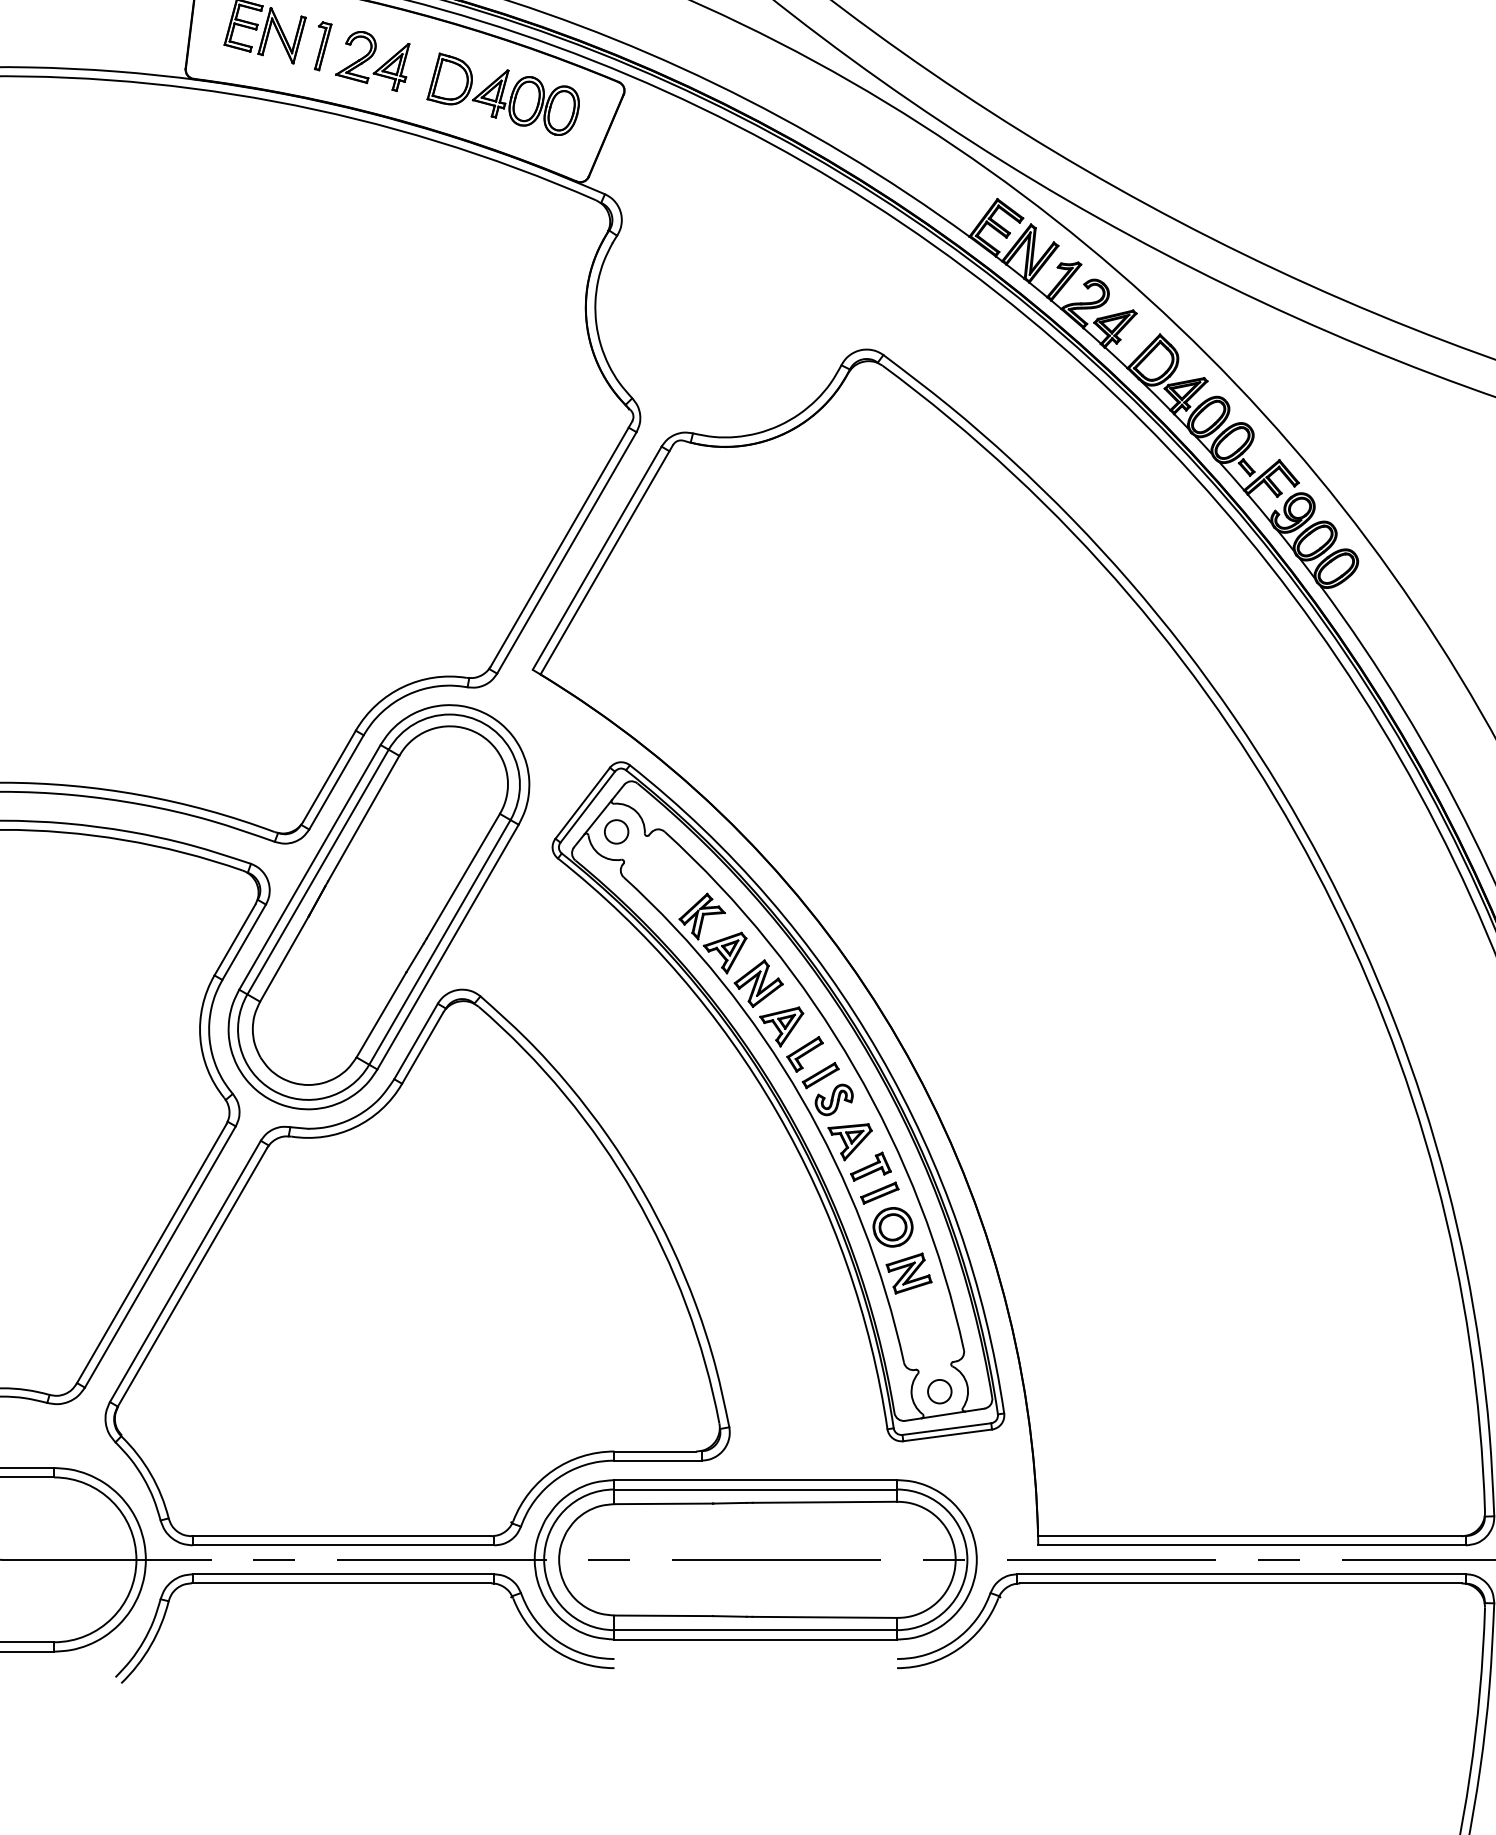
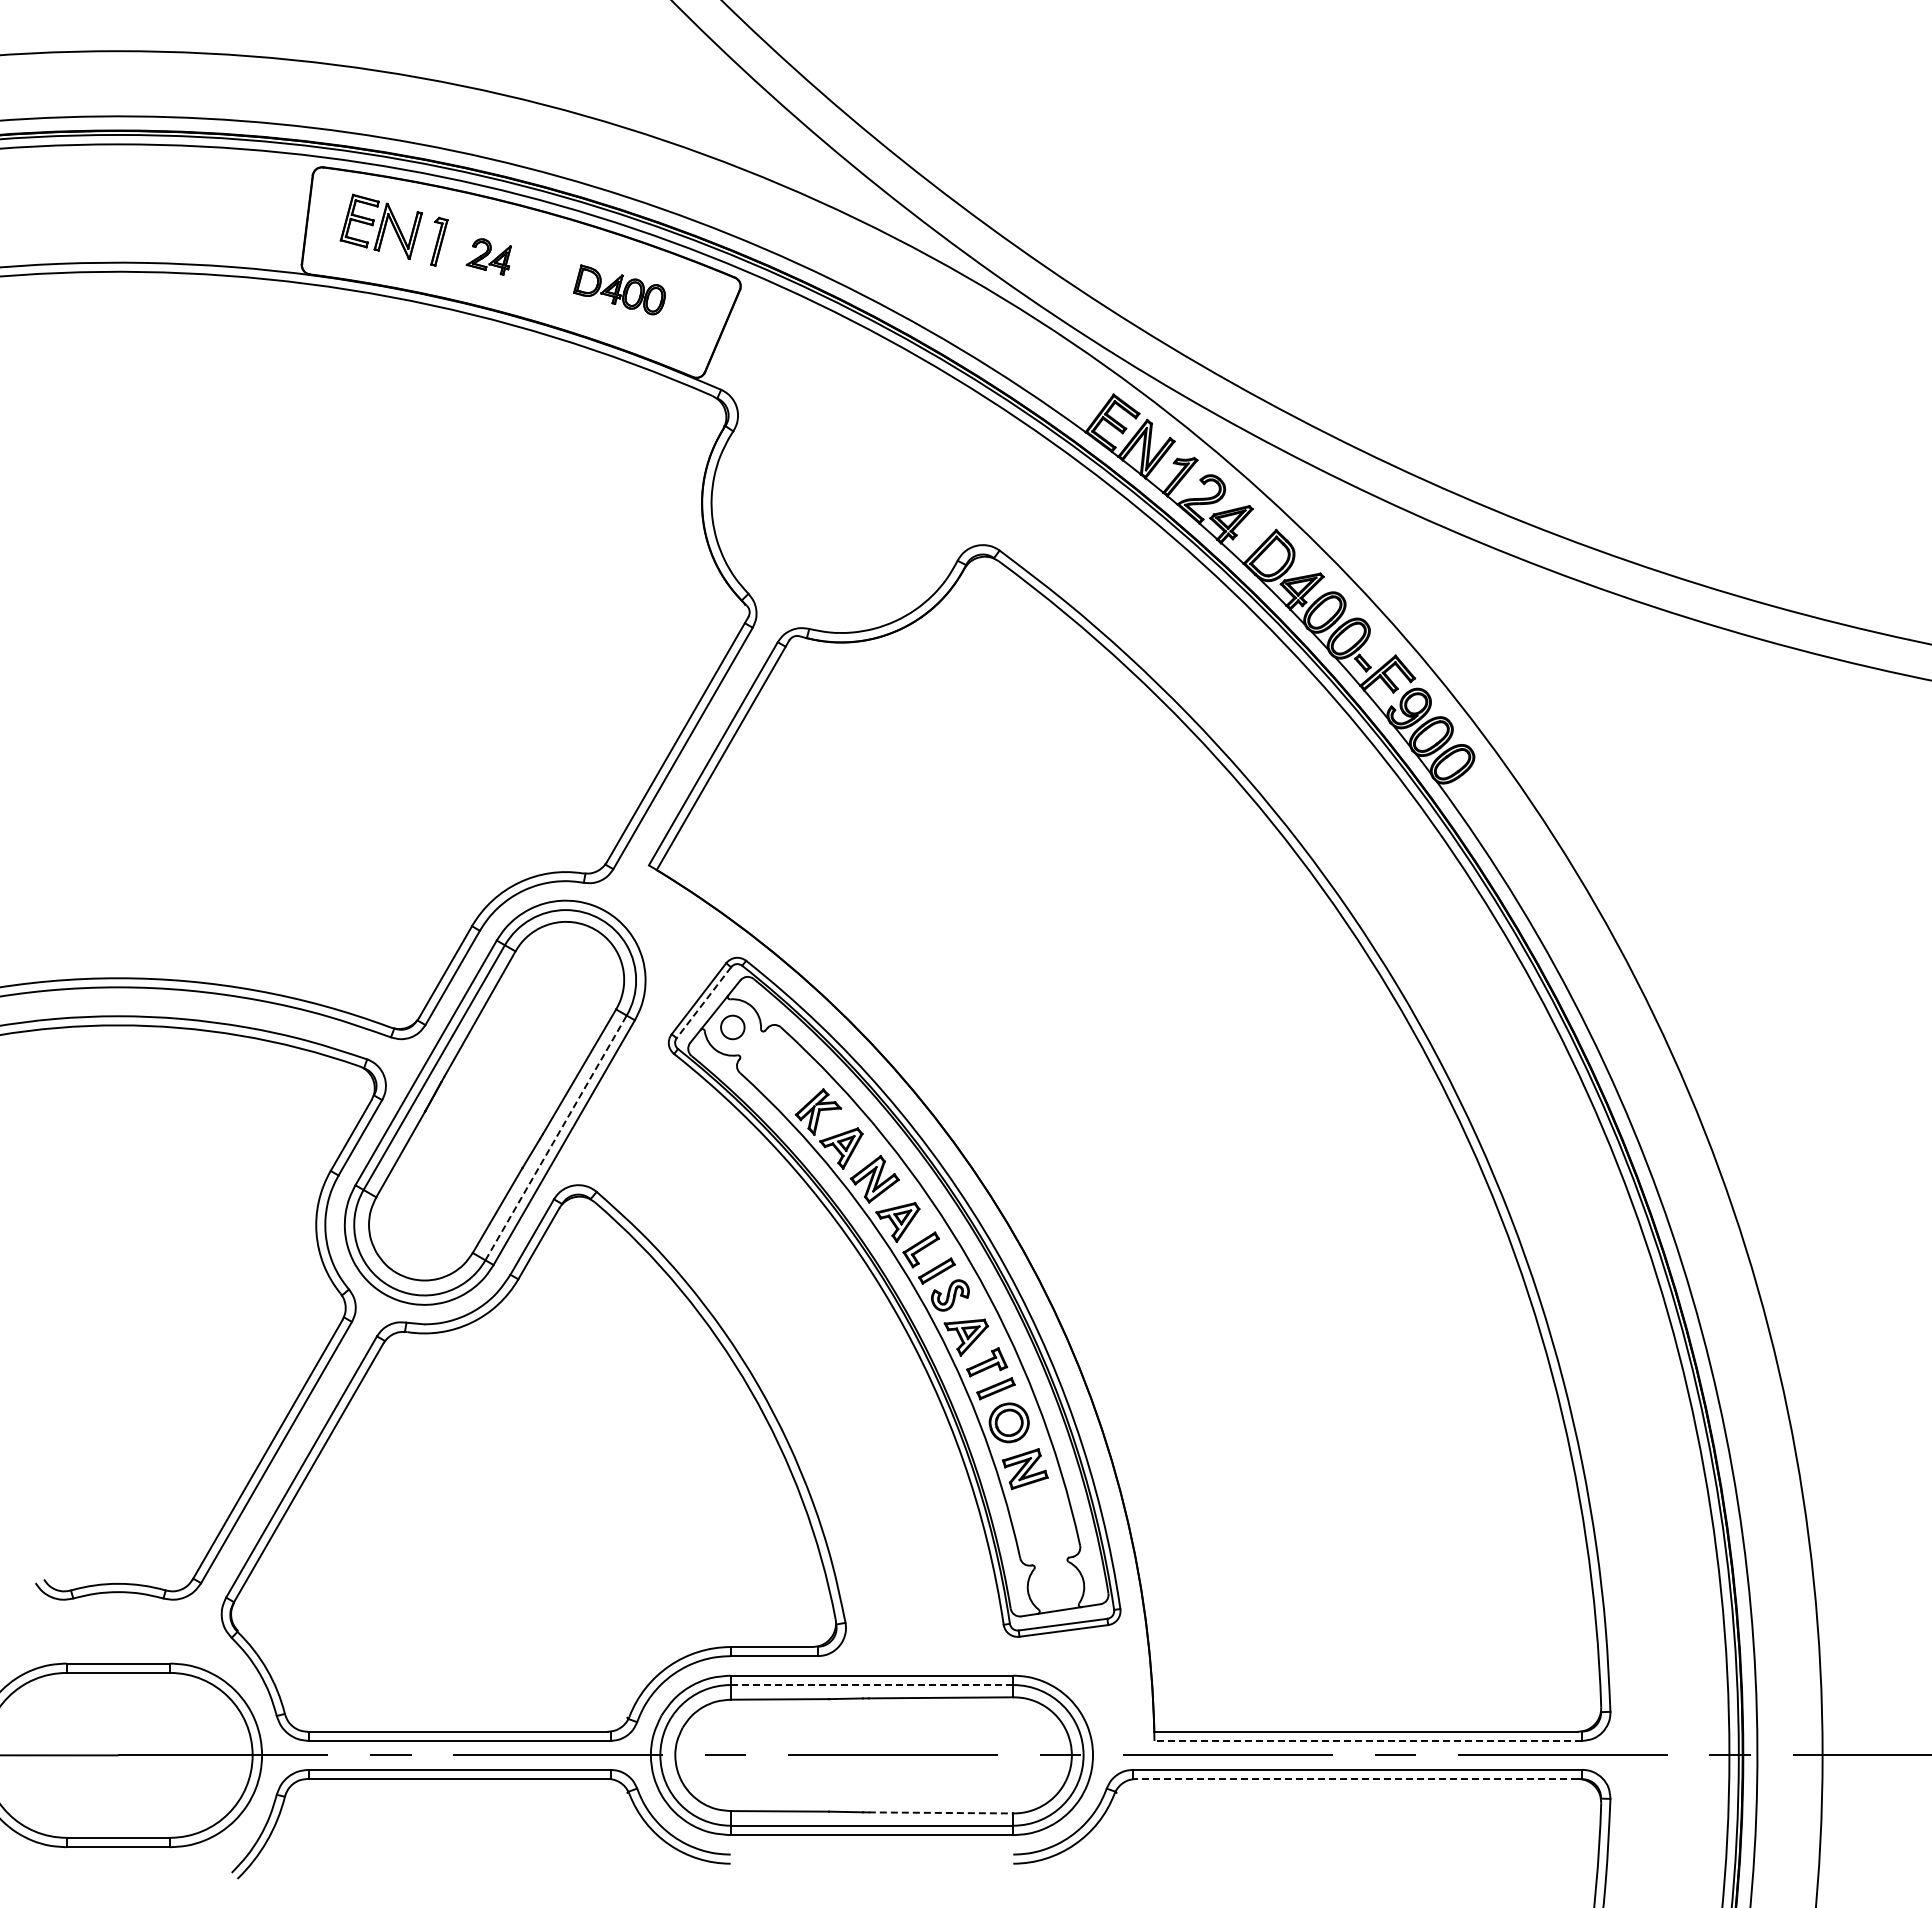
part: (372, 60) -> (488, 256), size x0.6
part: (503, 93) -> (619, 289), size x0.6
line: (587, 806) -> (703, 1002), solid -> dashed
line: (440, 941) -> (556, 1137), solid -> dashed
circle: (939, 1390) -> (1055, 1586), removed
line: (755, 1489) -> (871, 1685), solid -> dashed
line: (1252, 1544) -> (1368, 1740), solid -> dashed
line: (1241, 1582) -> (1357, 1778), solid -> dashed
line: (825, 1616) -> (941, 1812), solid -> dashed

